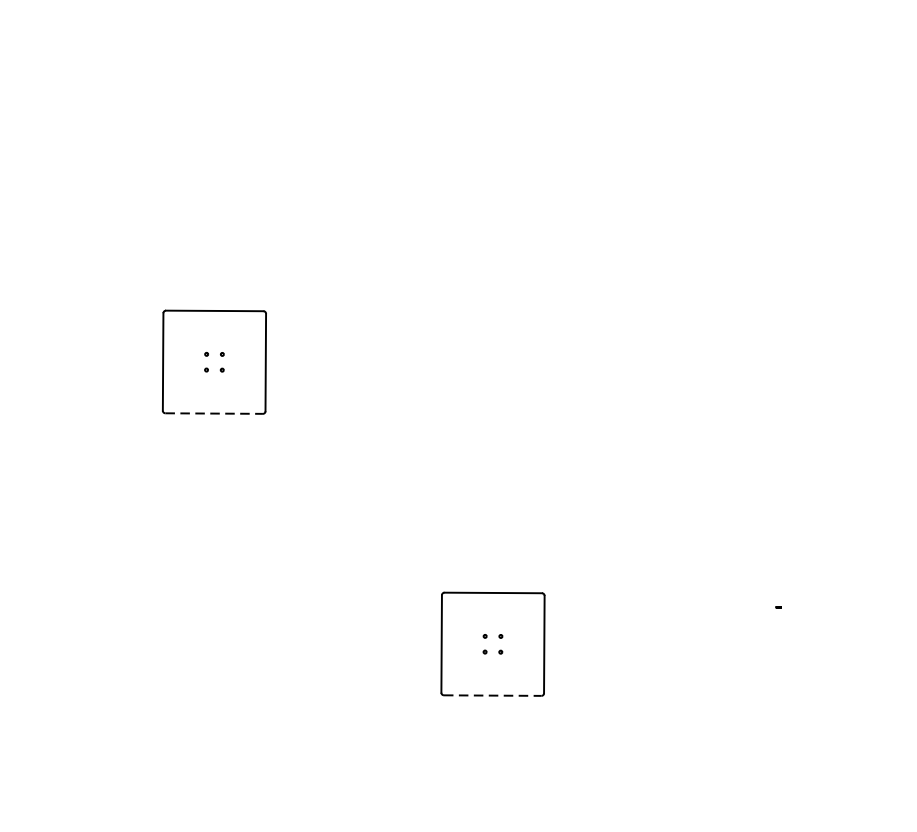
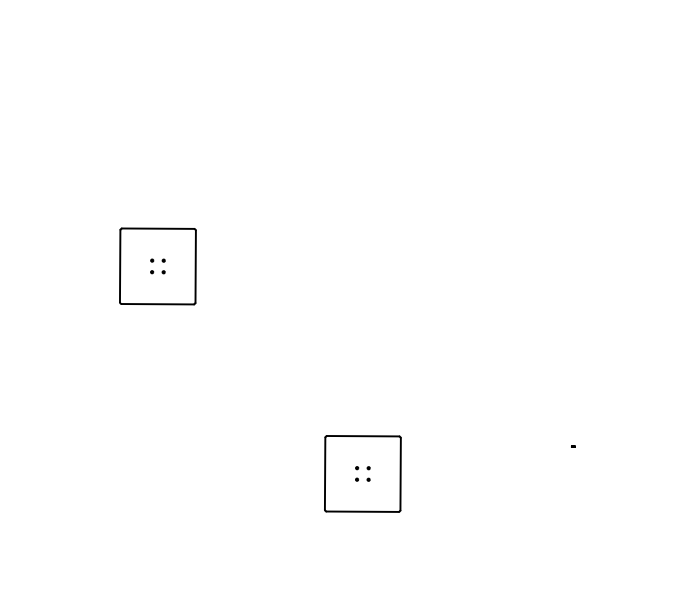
line: (213, 413) -> (157, 304), dashed -> solid
line: (492, 695) -> (362, 511), dashed -> solid

